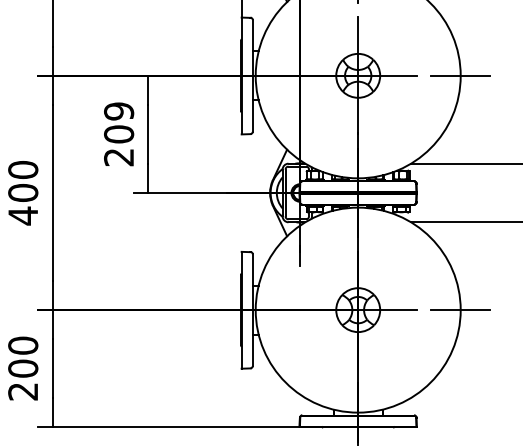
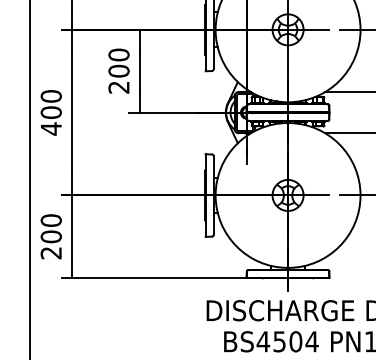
text: (118, 110) -> (118, 54), 209 -> 200

